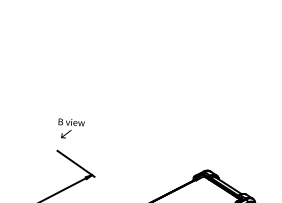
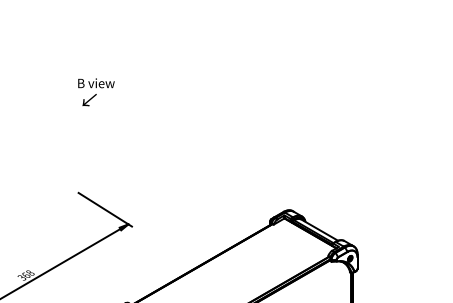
text: (71, 128) -> (96, 92), moved

